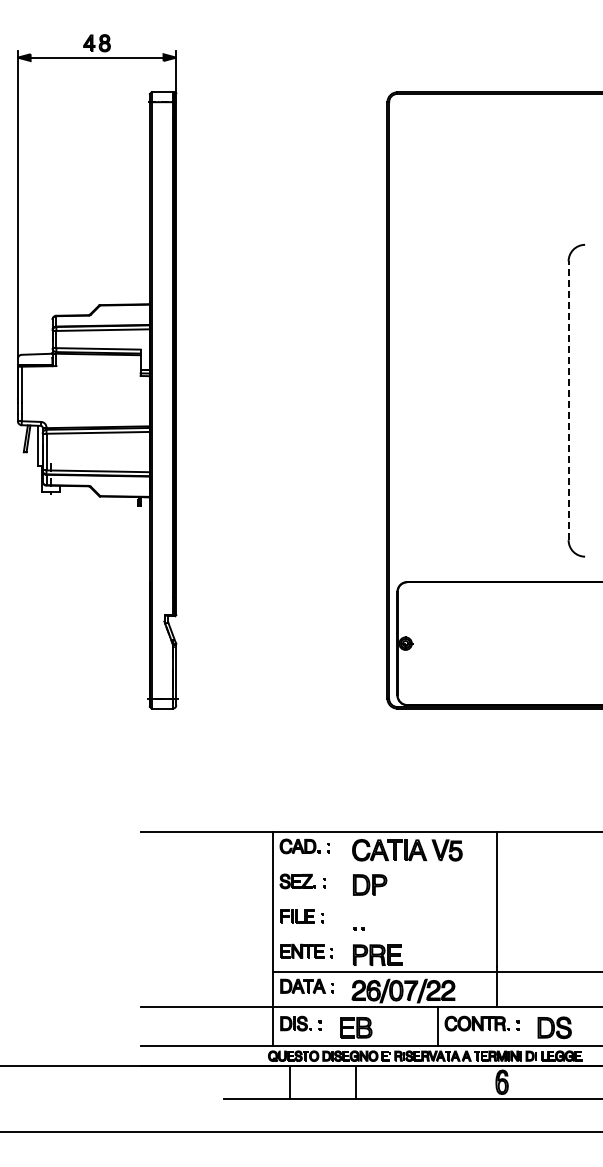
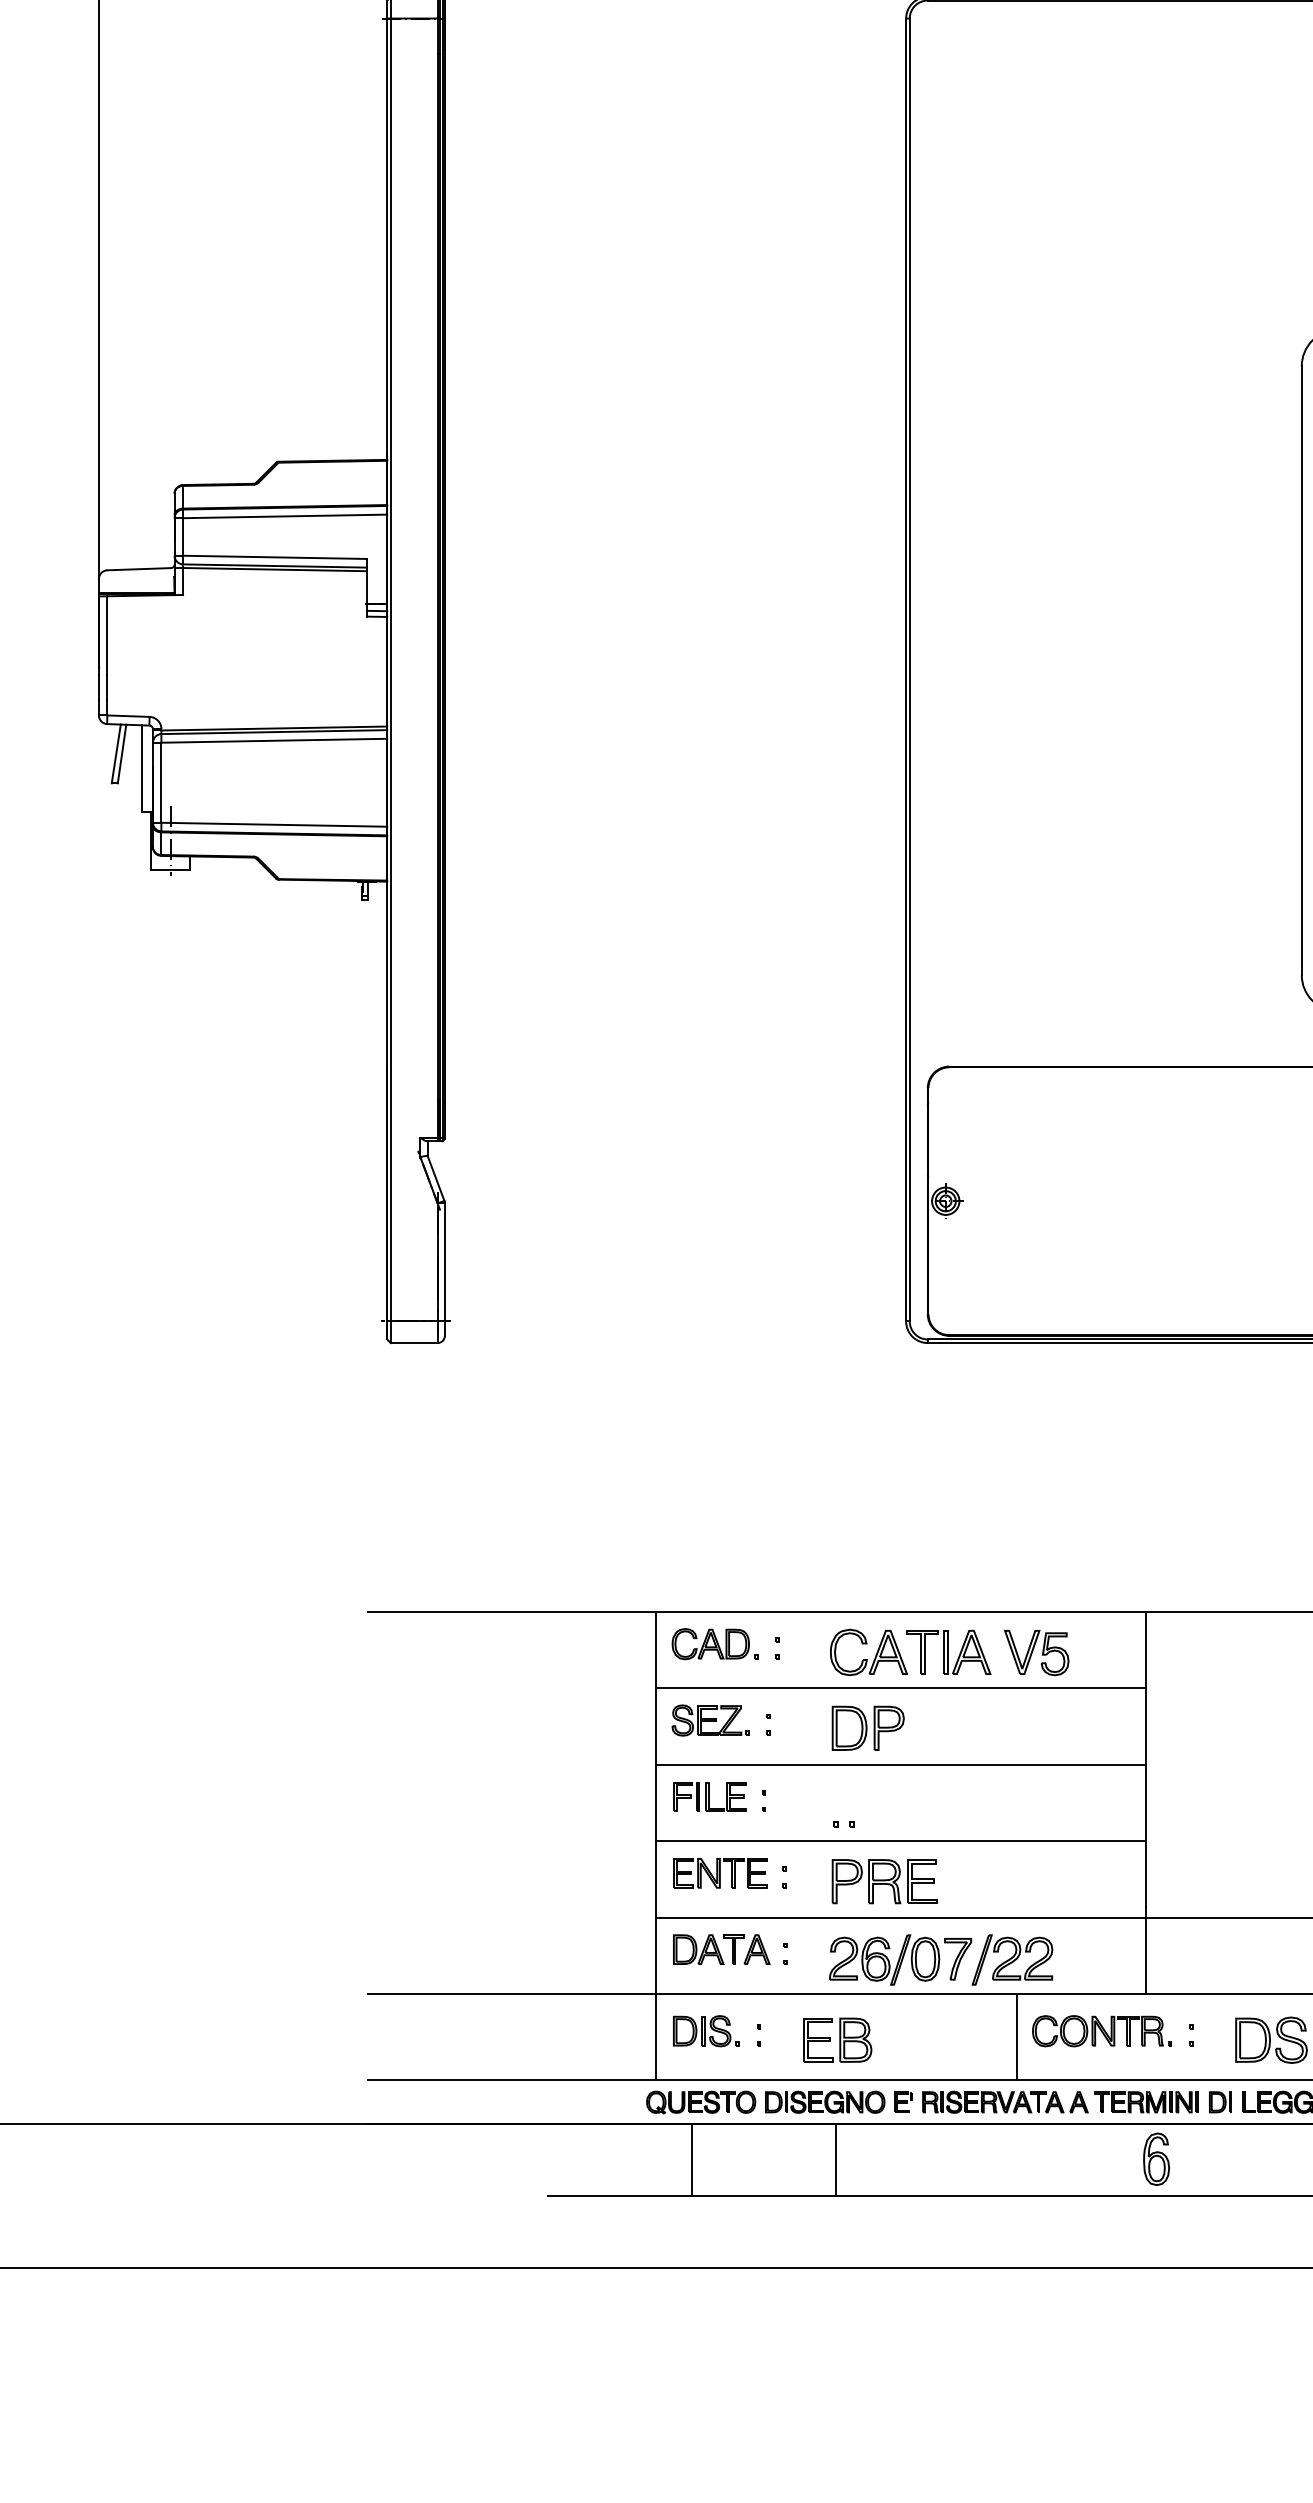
line: (568, 400) -> (1301, 670), dashed -> solid
line: (385, 866) -> (901, 1687), added
line: (385, 901) -> (901, 1764), added
line: (385, 936) -> (901, 1840), added

